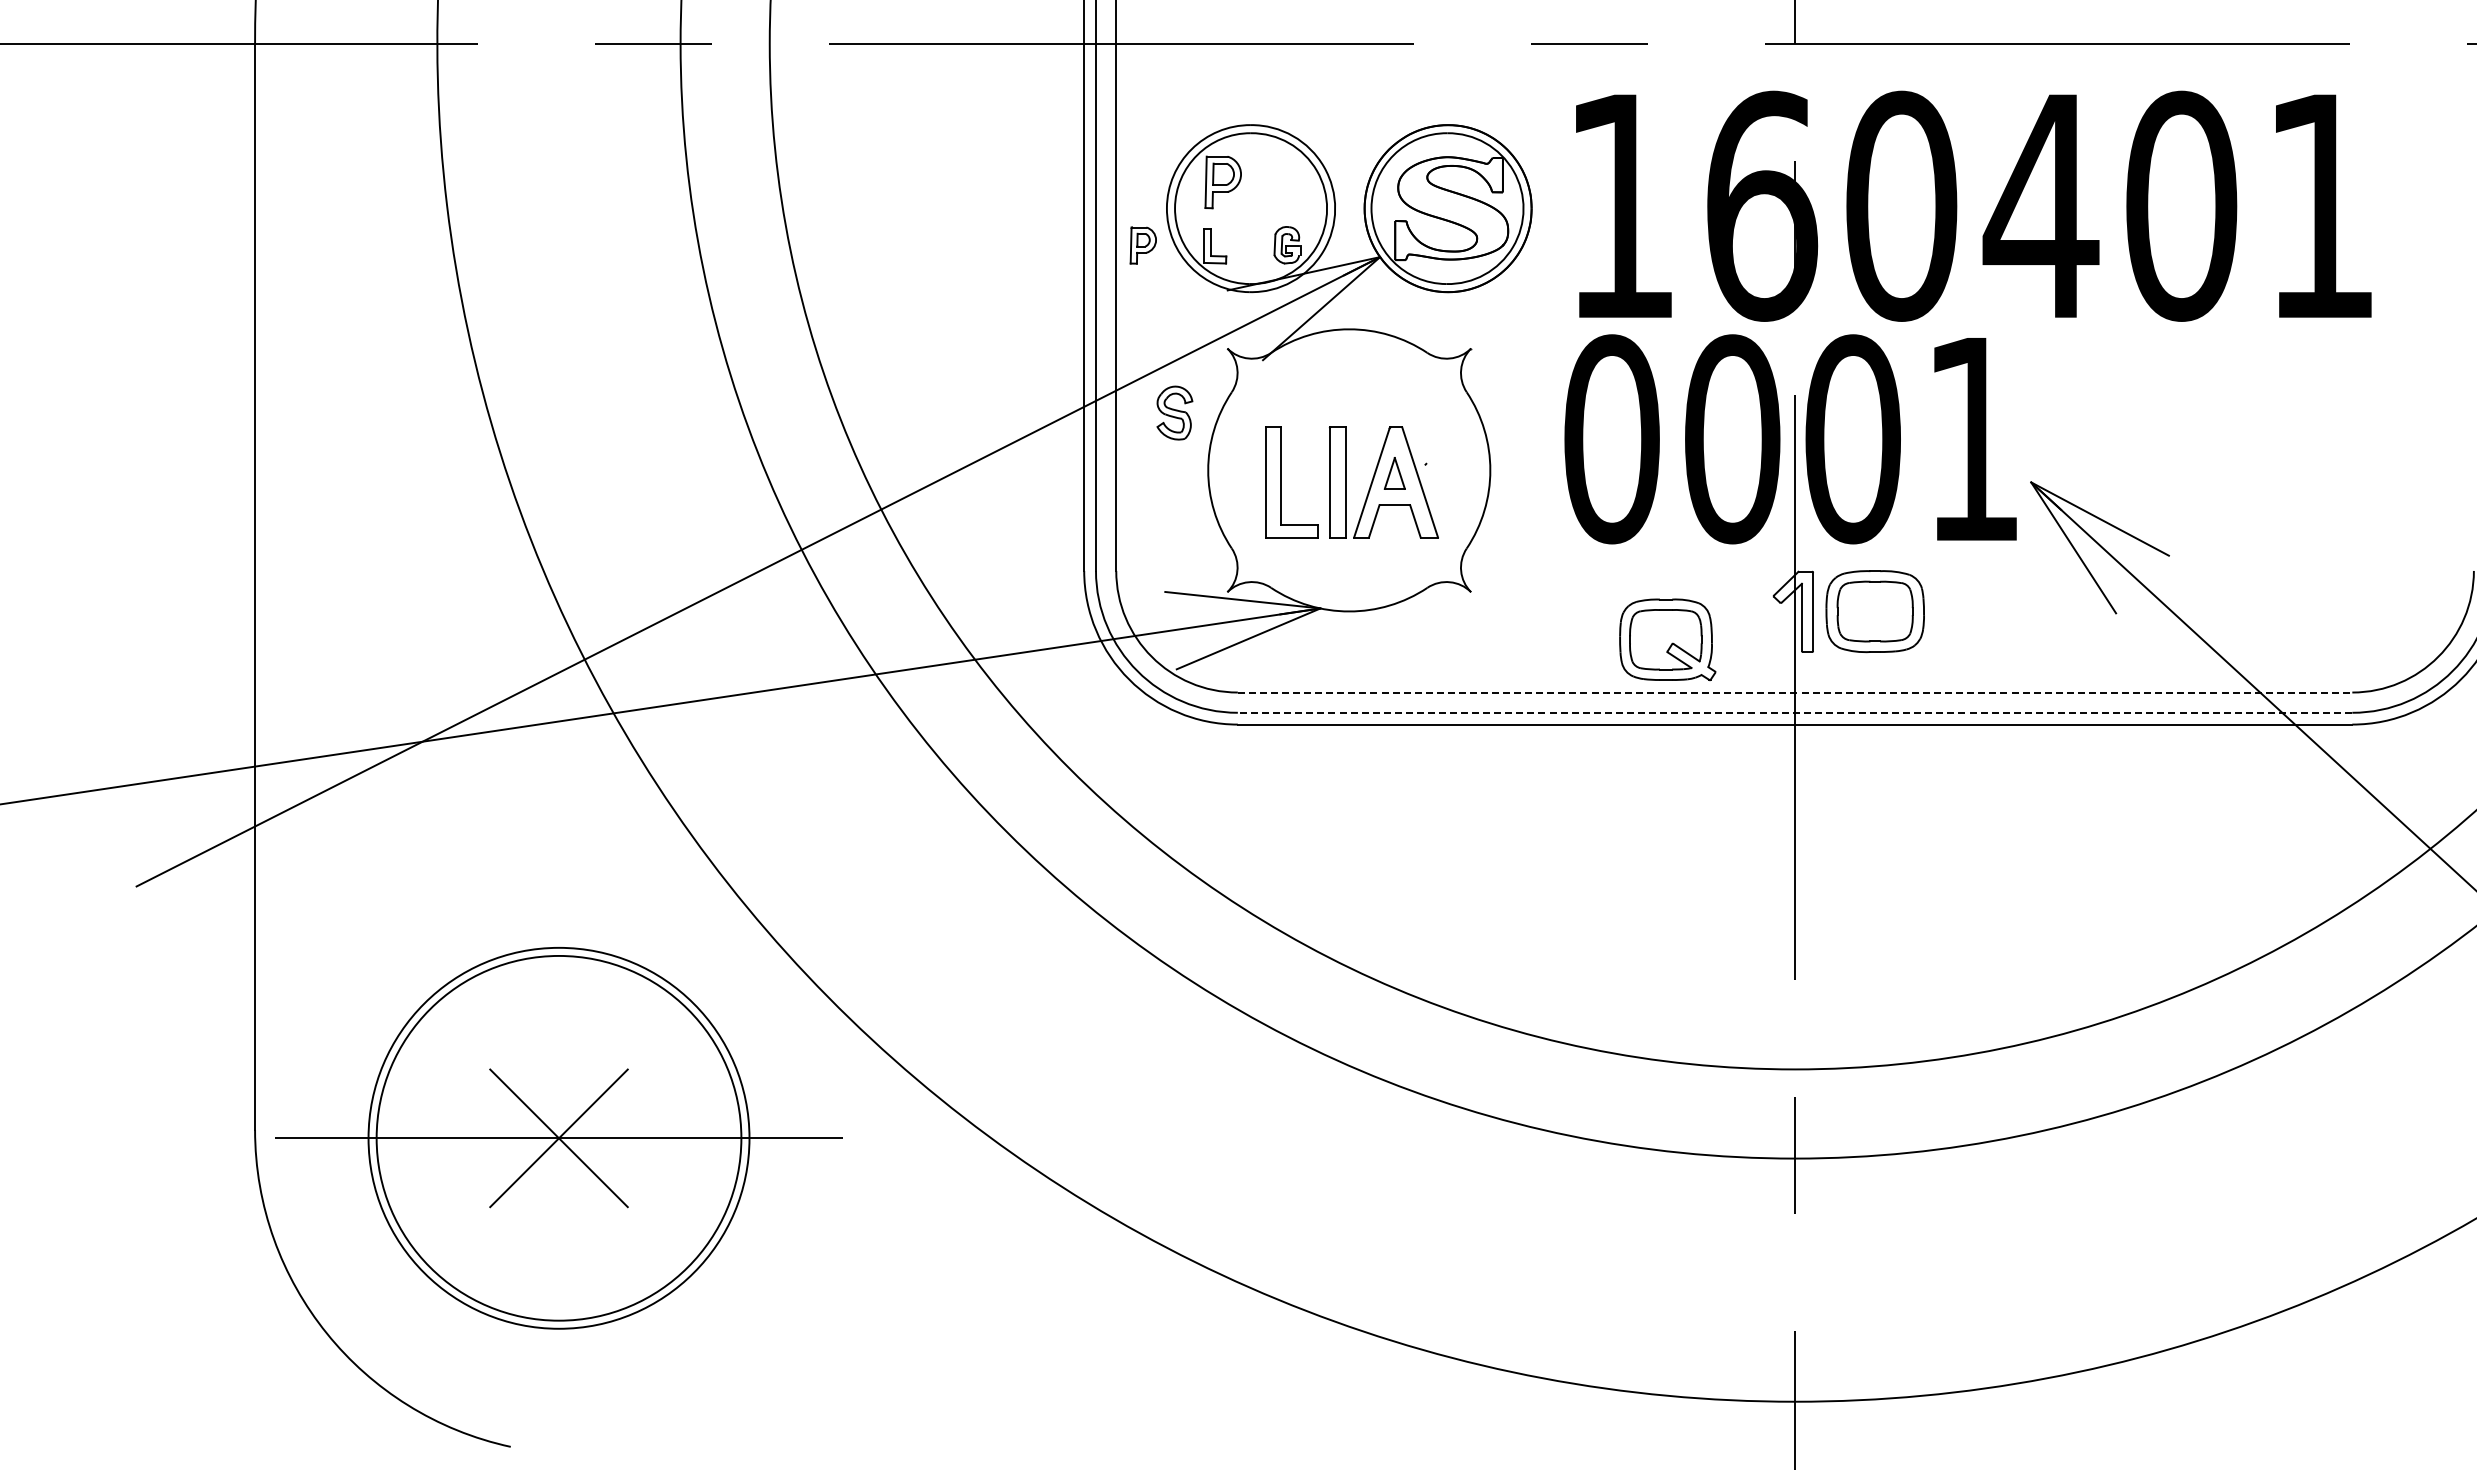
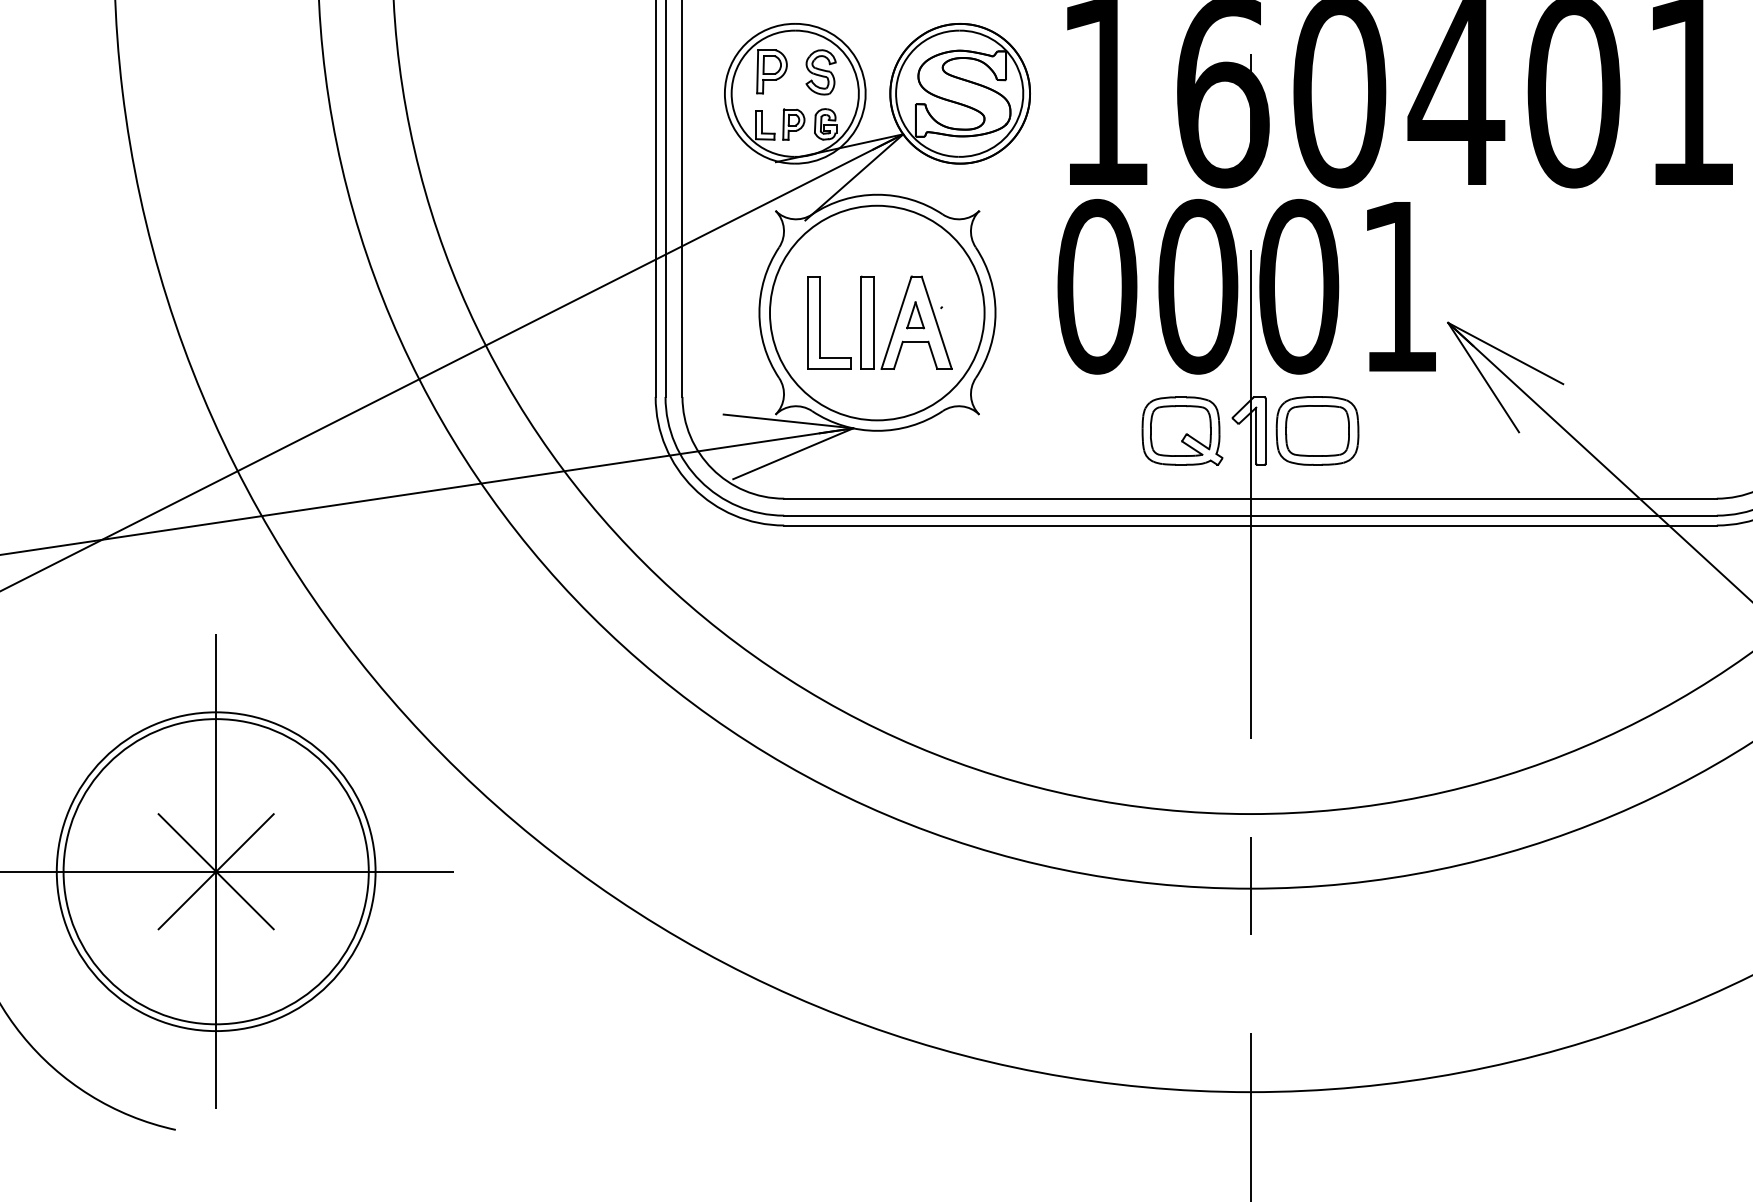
part: (1142, 245) -> (793, 124), moved
part: (1174, 412) -> (820, 71), moved
circle: (1348, 470) -> (876, 312), added
part: (1667, 639) -> (1182, 430), moved
line: (1795, 692) -> (1250, 498), dashed -> solid
line: (1794, 712) -> (1250, 515), dashed -> solid
line: (559, 1138) -> (216, 871), added

